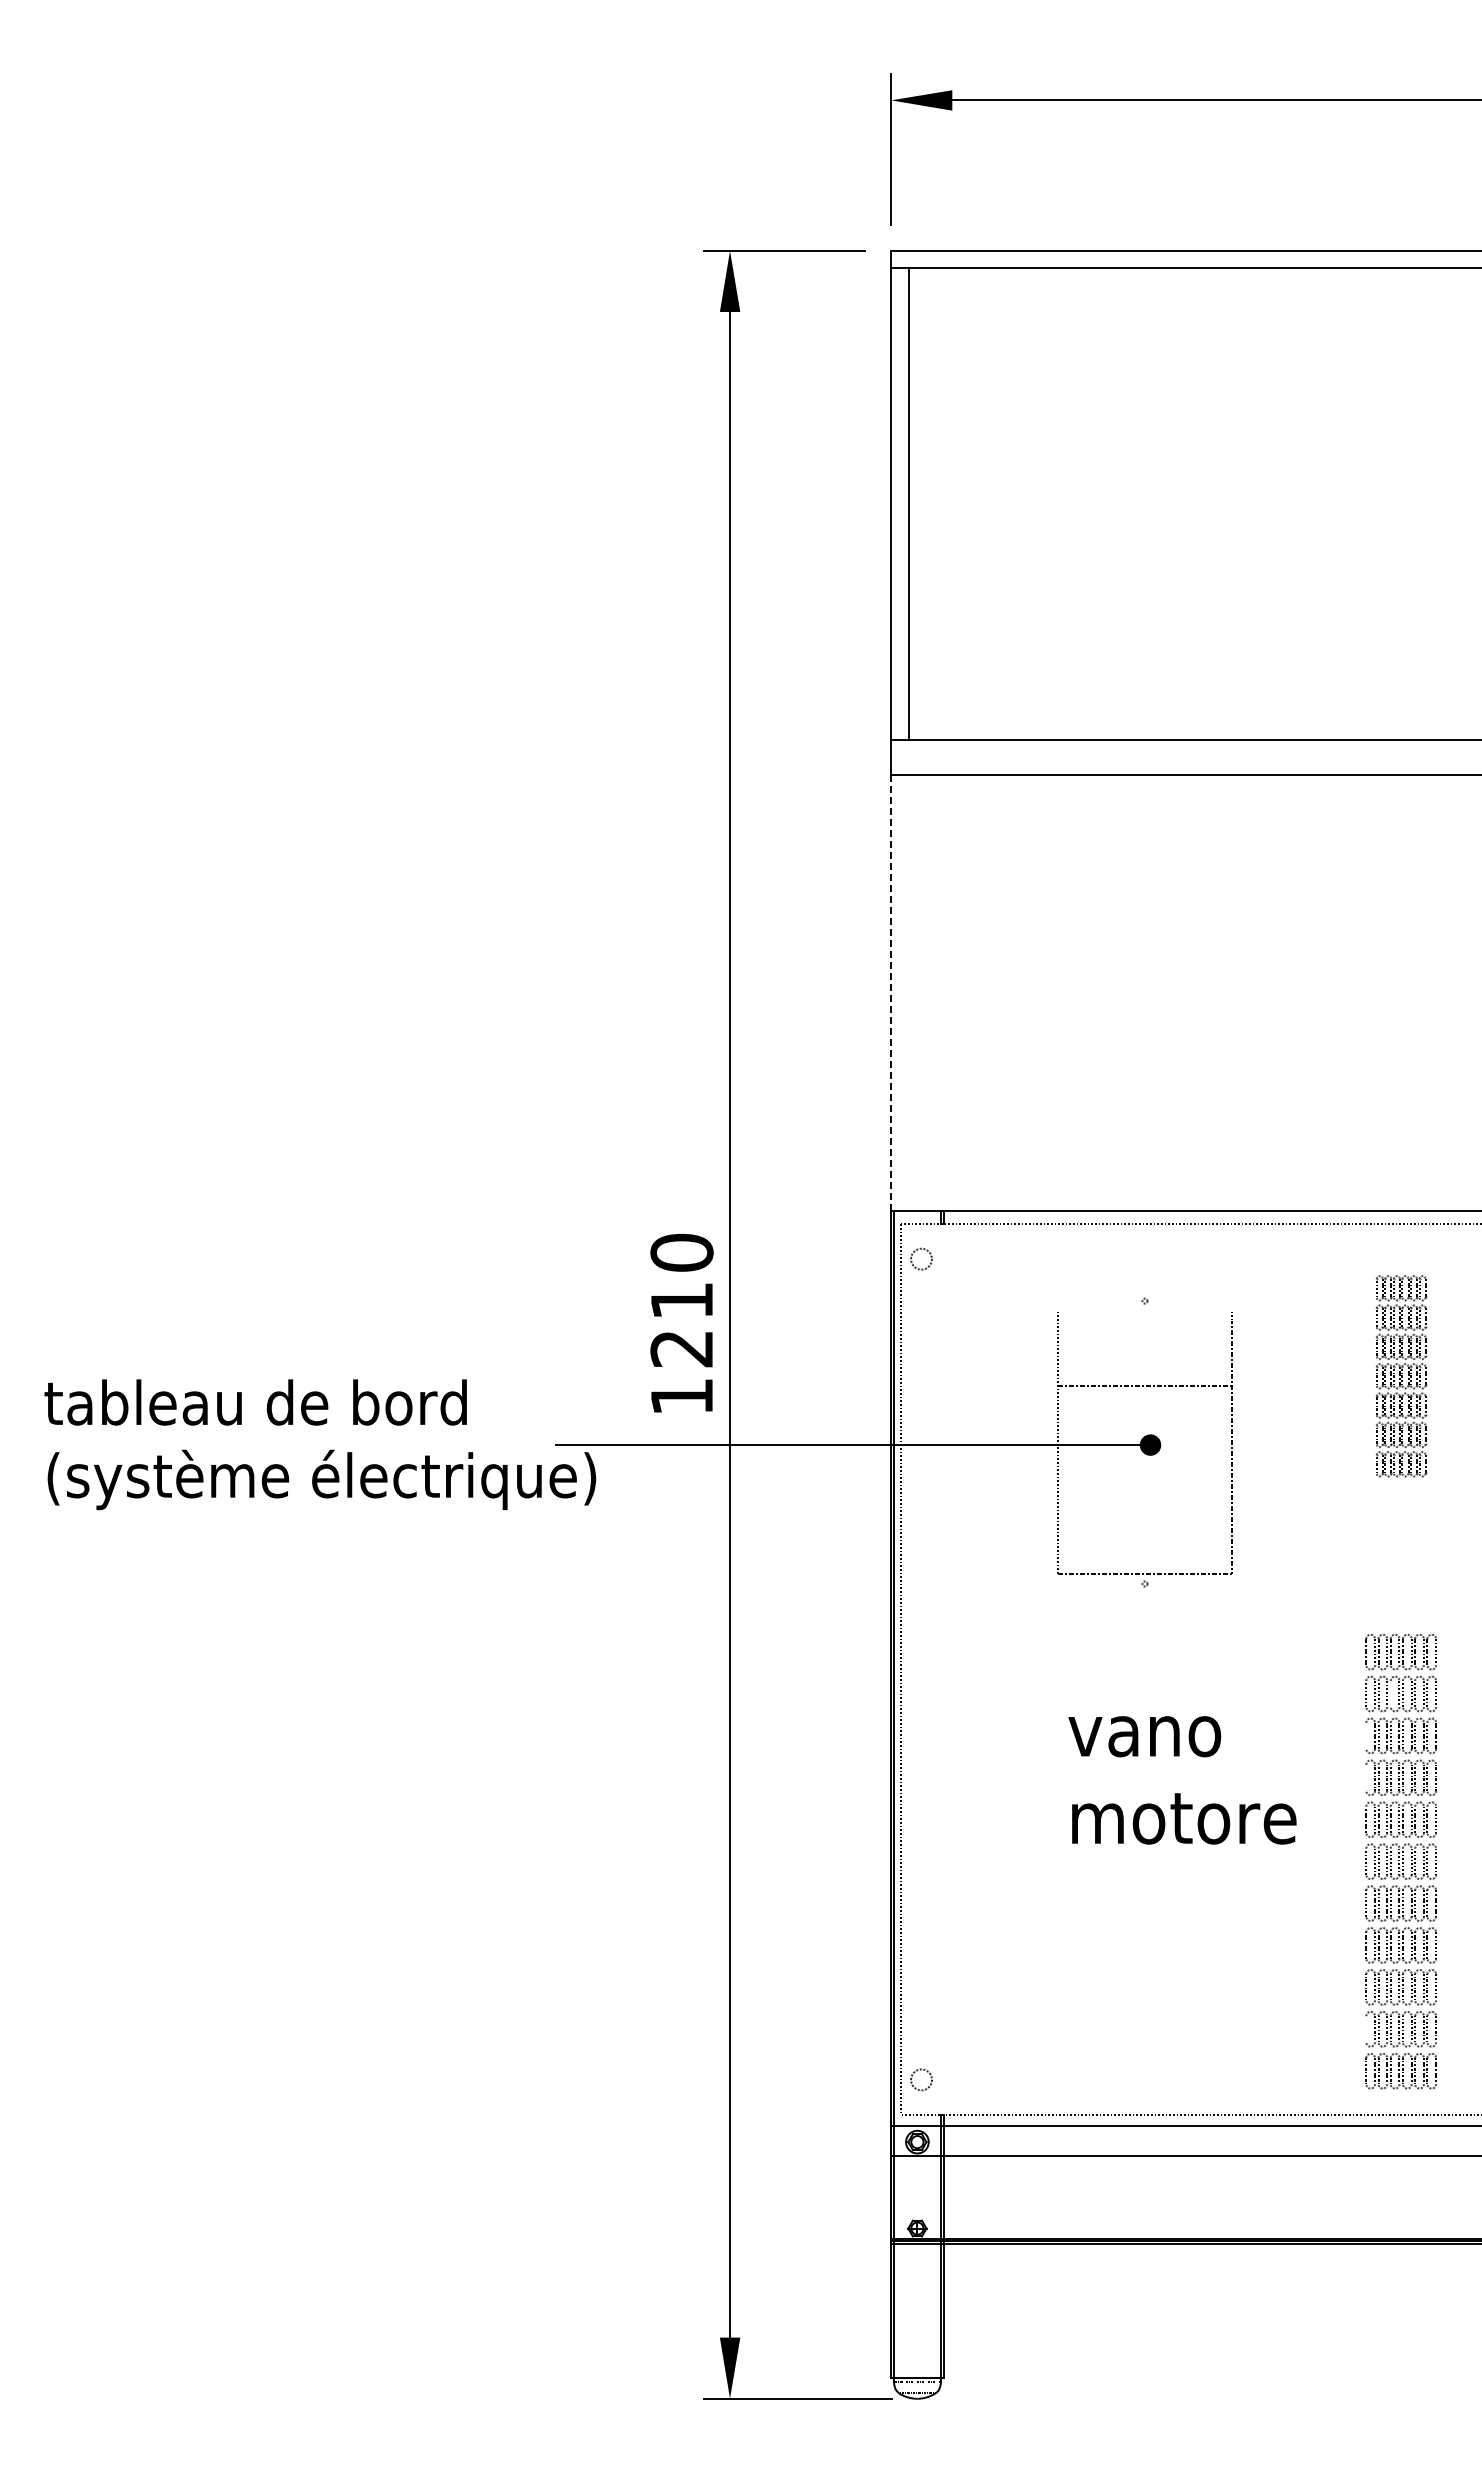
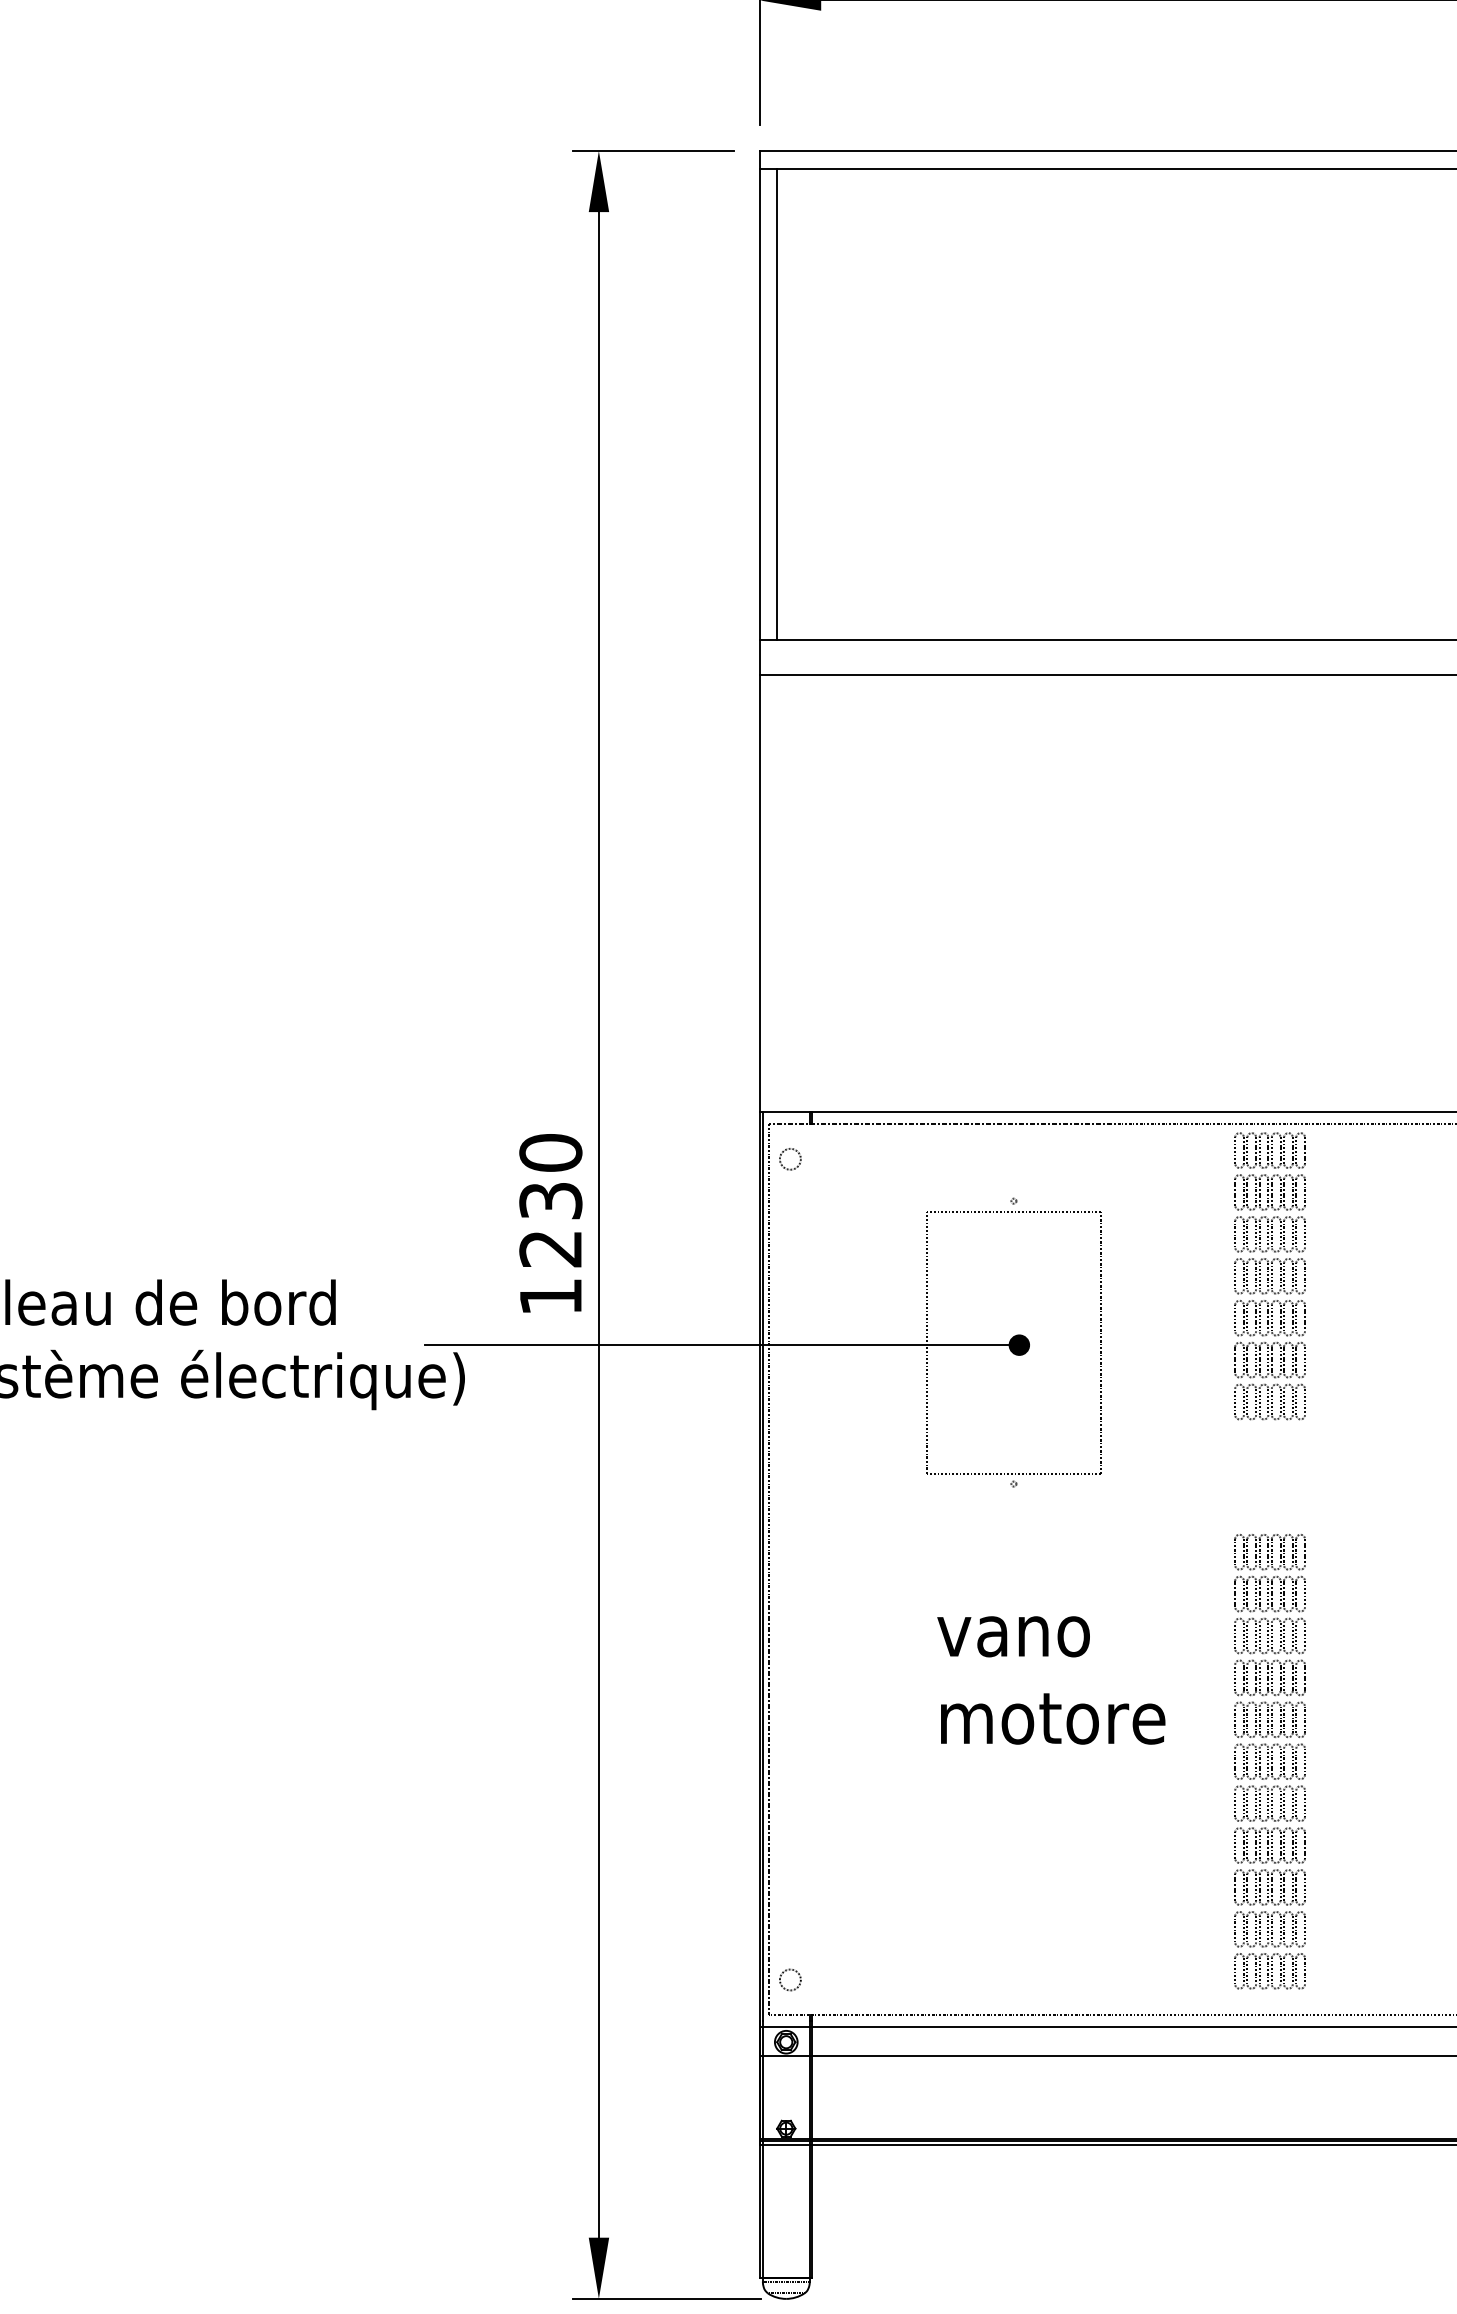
line: (891, 993) -> (760, 893), dashed -> solid
text: (681, 1300) -> (550, 1200), 1210 -> 1230
part: (1400, 1376) -> (1269, 1276), size x1.43
line: (1144, 1385) -> (1013, 1211), moved
line: (1390, 1693) -> (1259, 1593), added
line: (1366, 1735) -> (1235, 1635), added
line: (1366, 1777) -> (1235, 1677), added
line: (1366, 2029) -> (1235, 1929), added

